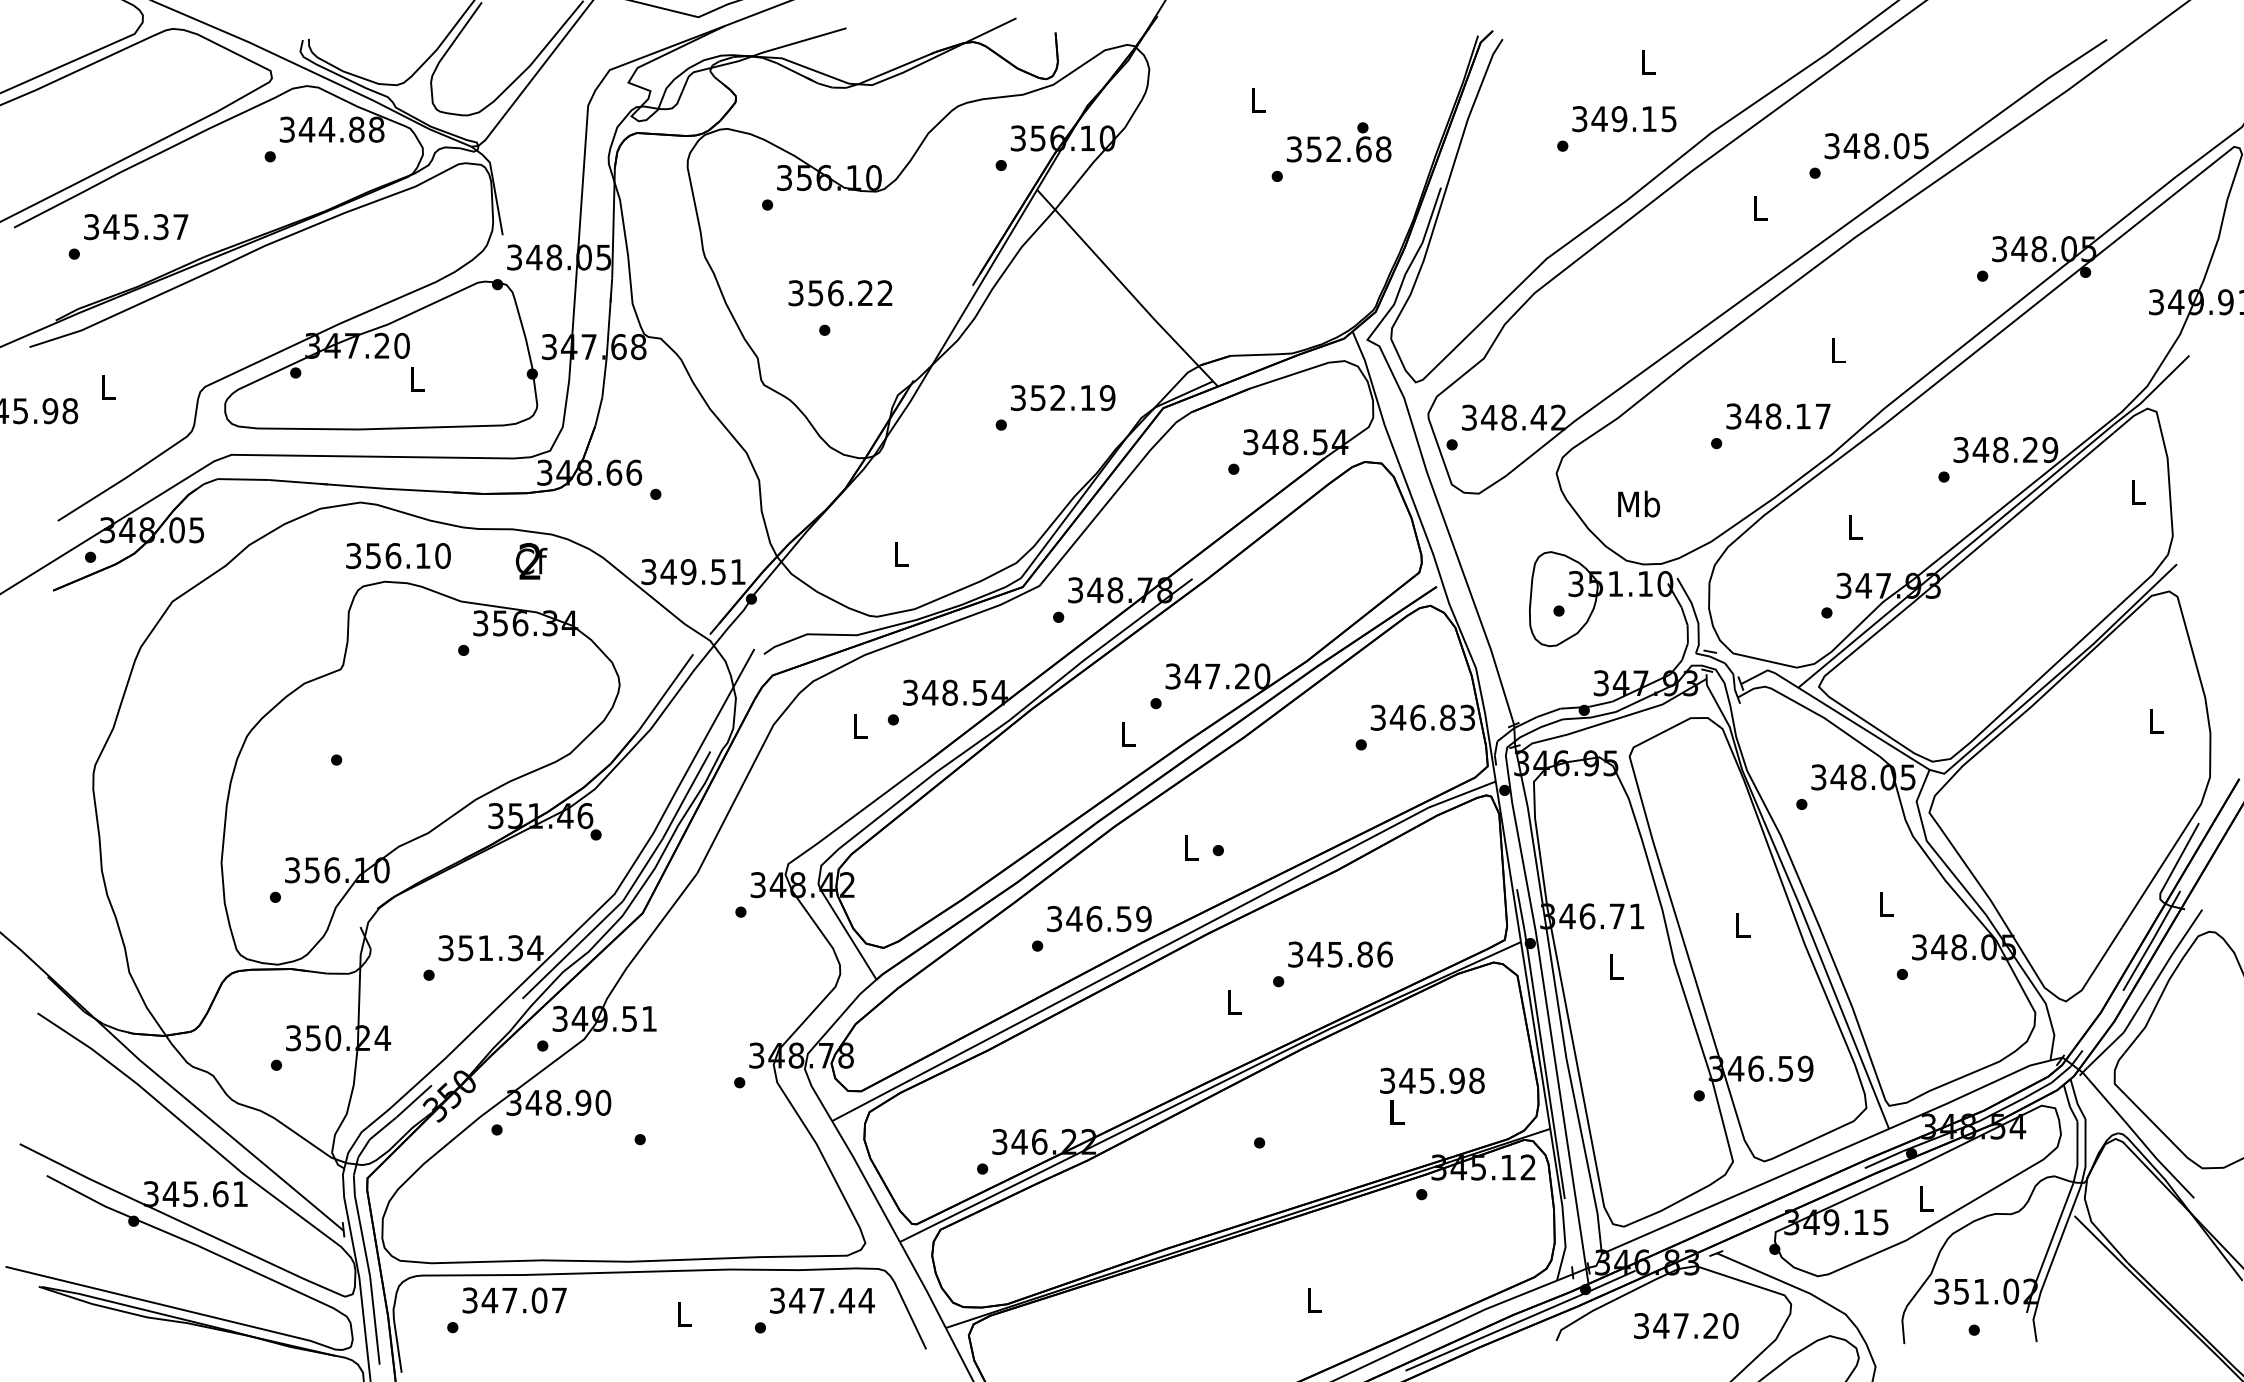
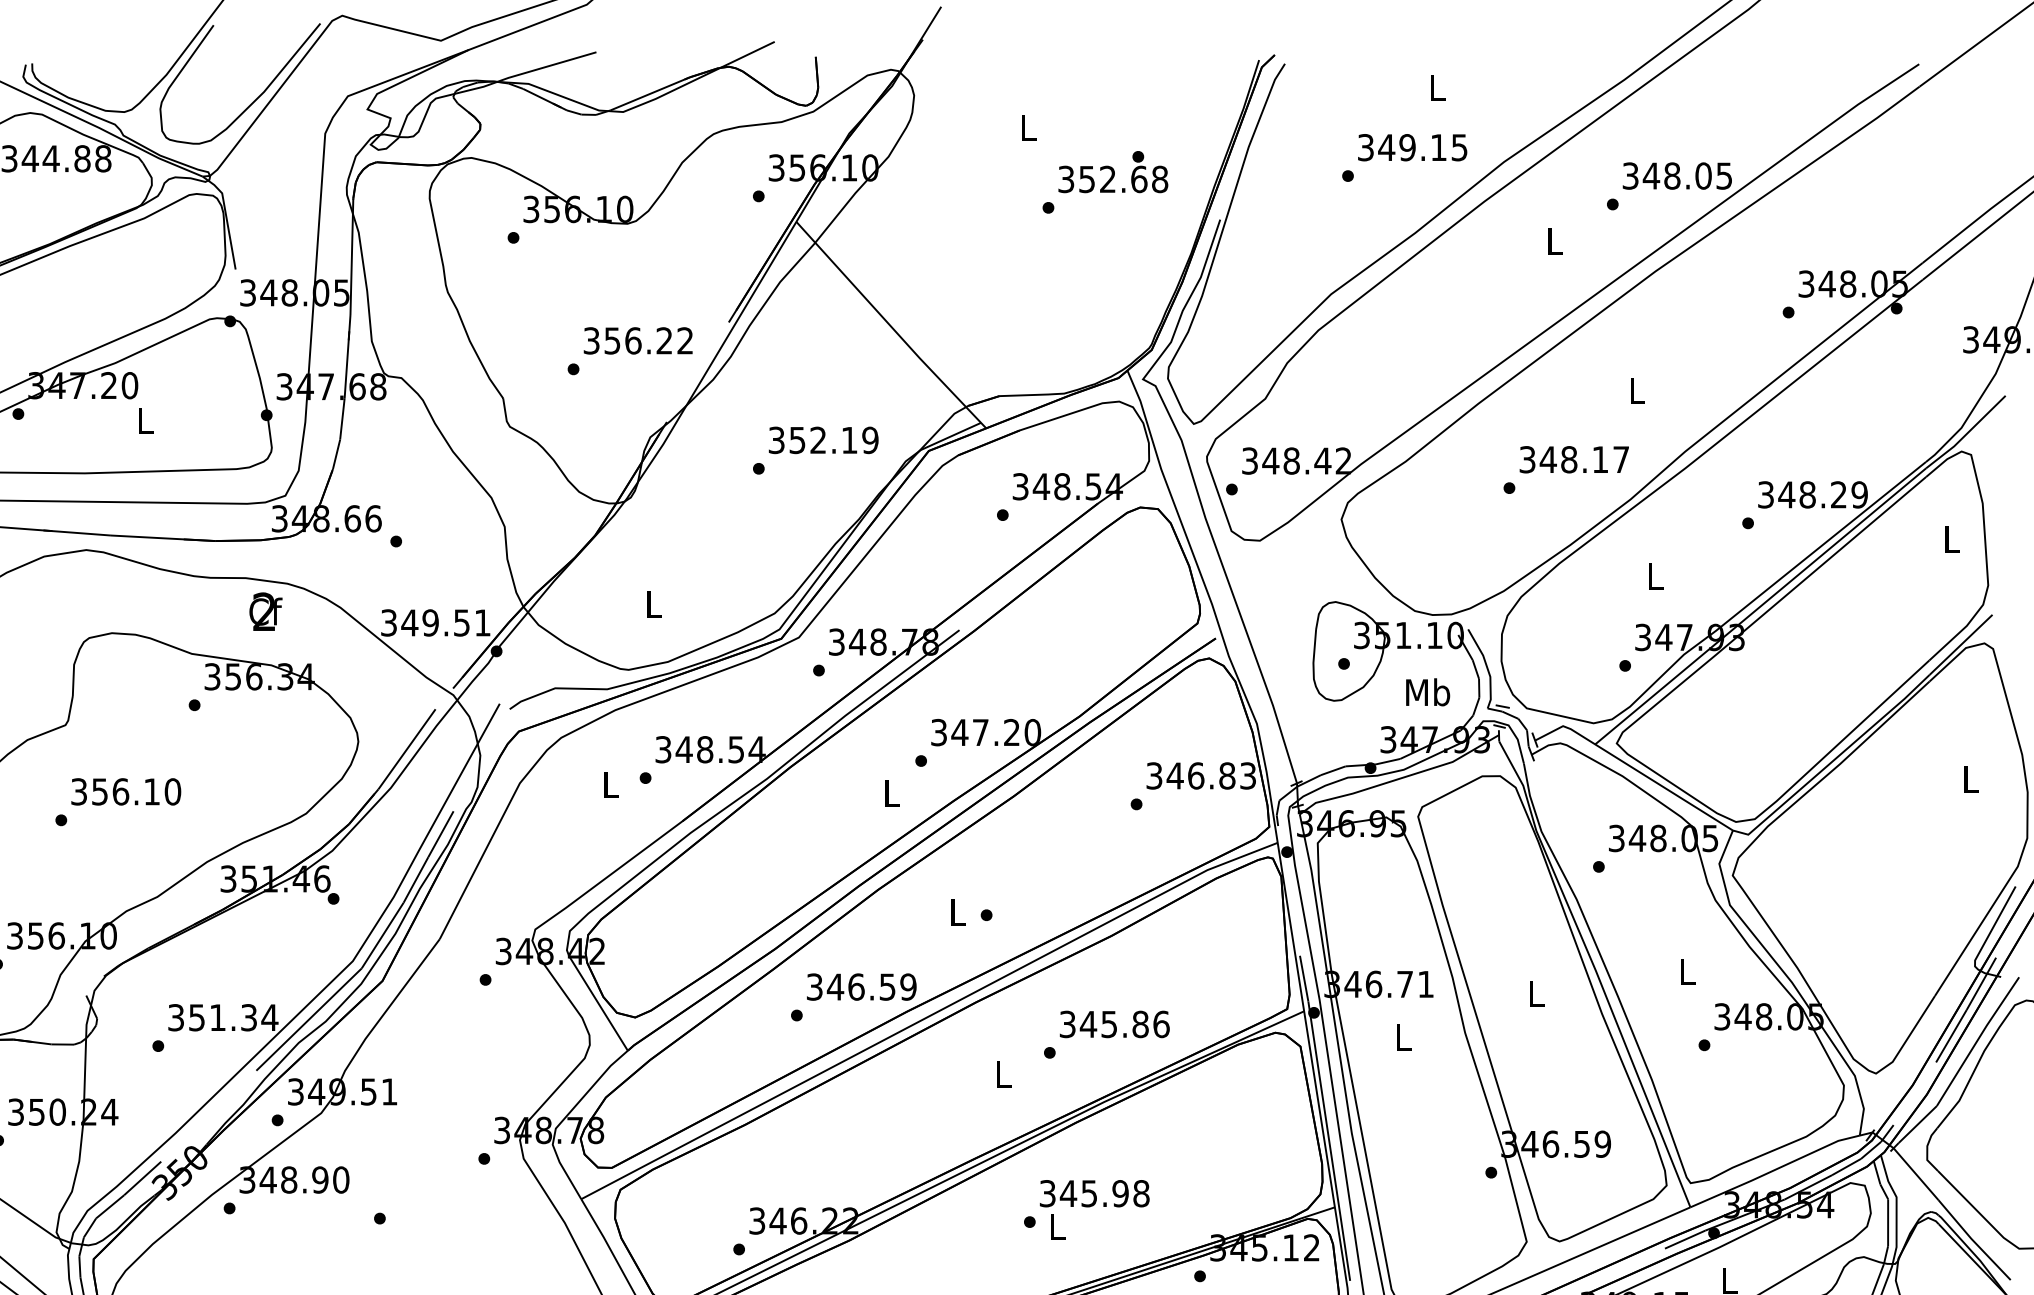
text: (840, 293) -> (638, 341), moved
text: (1639, 503) -> (1428, 691), moved
text: (398, 556) -> (126, 792), moved
text: (1432, 1095) -> (1094, 1209), moved

